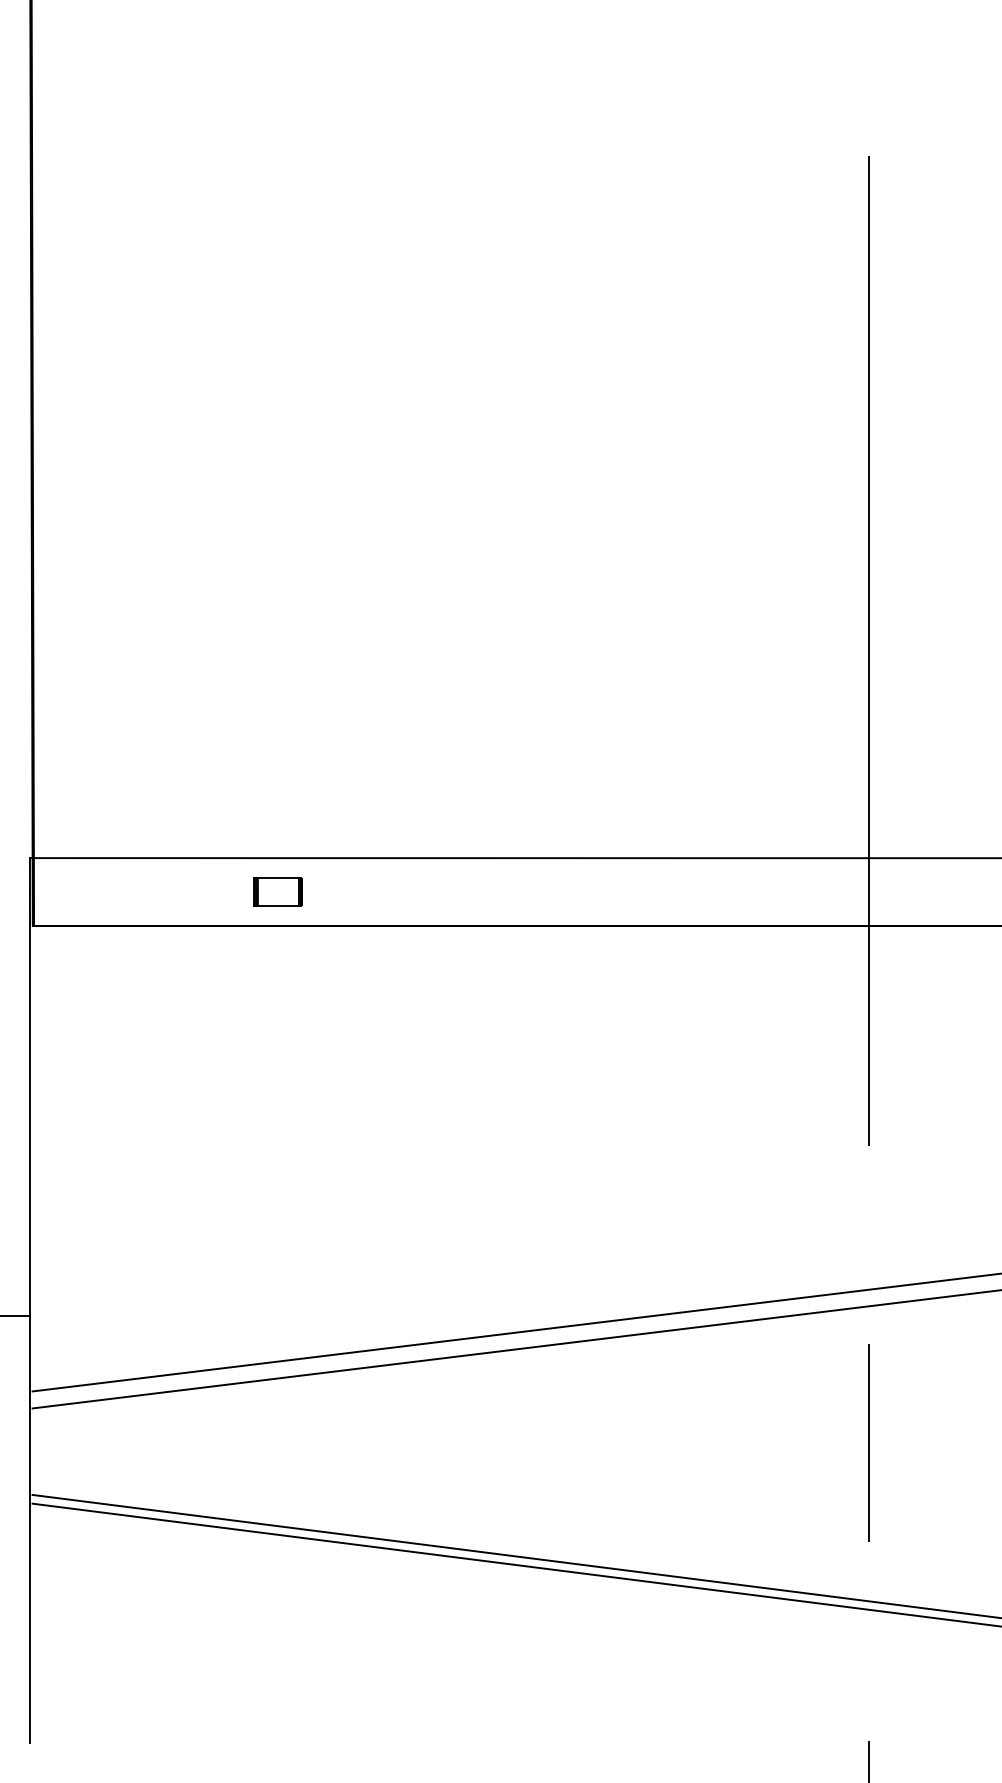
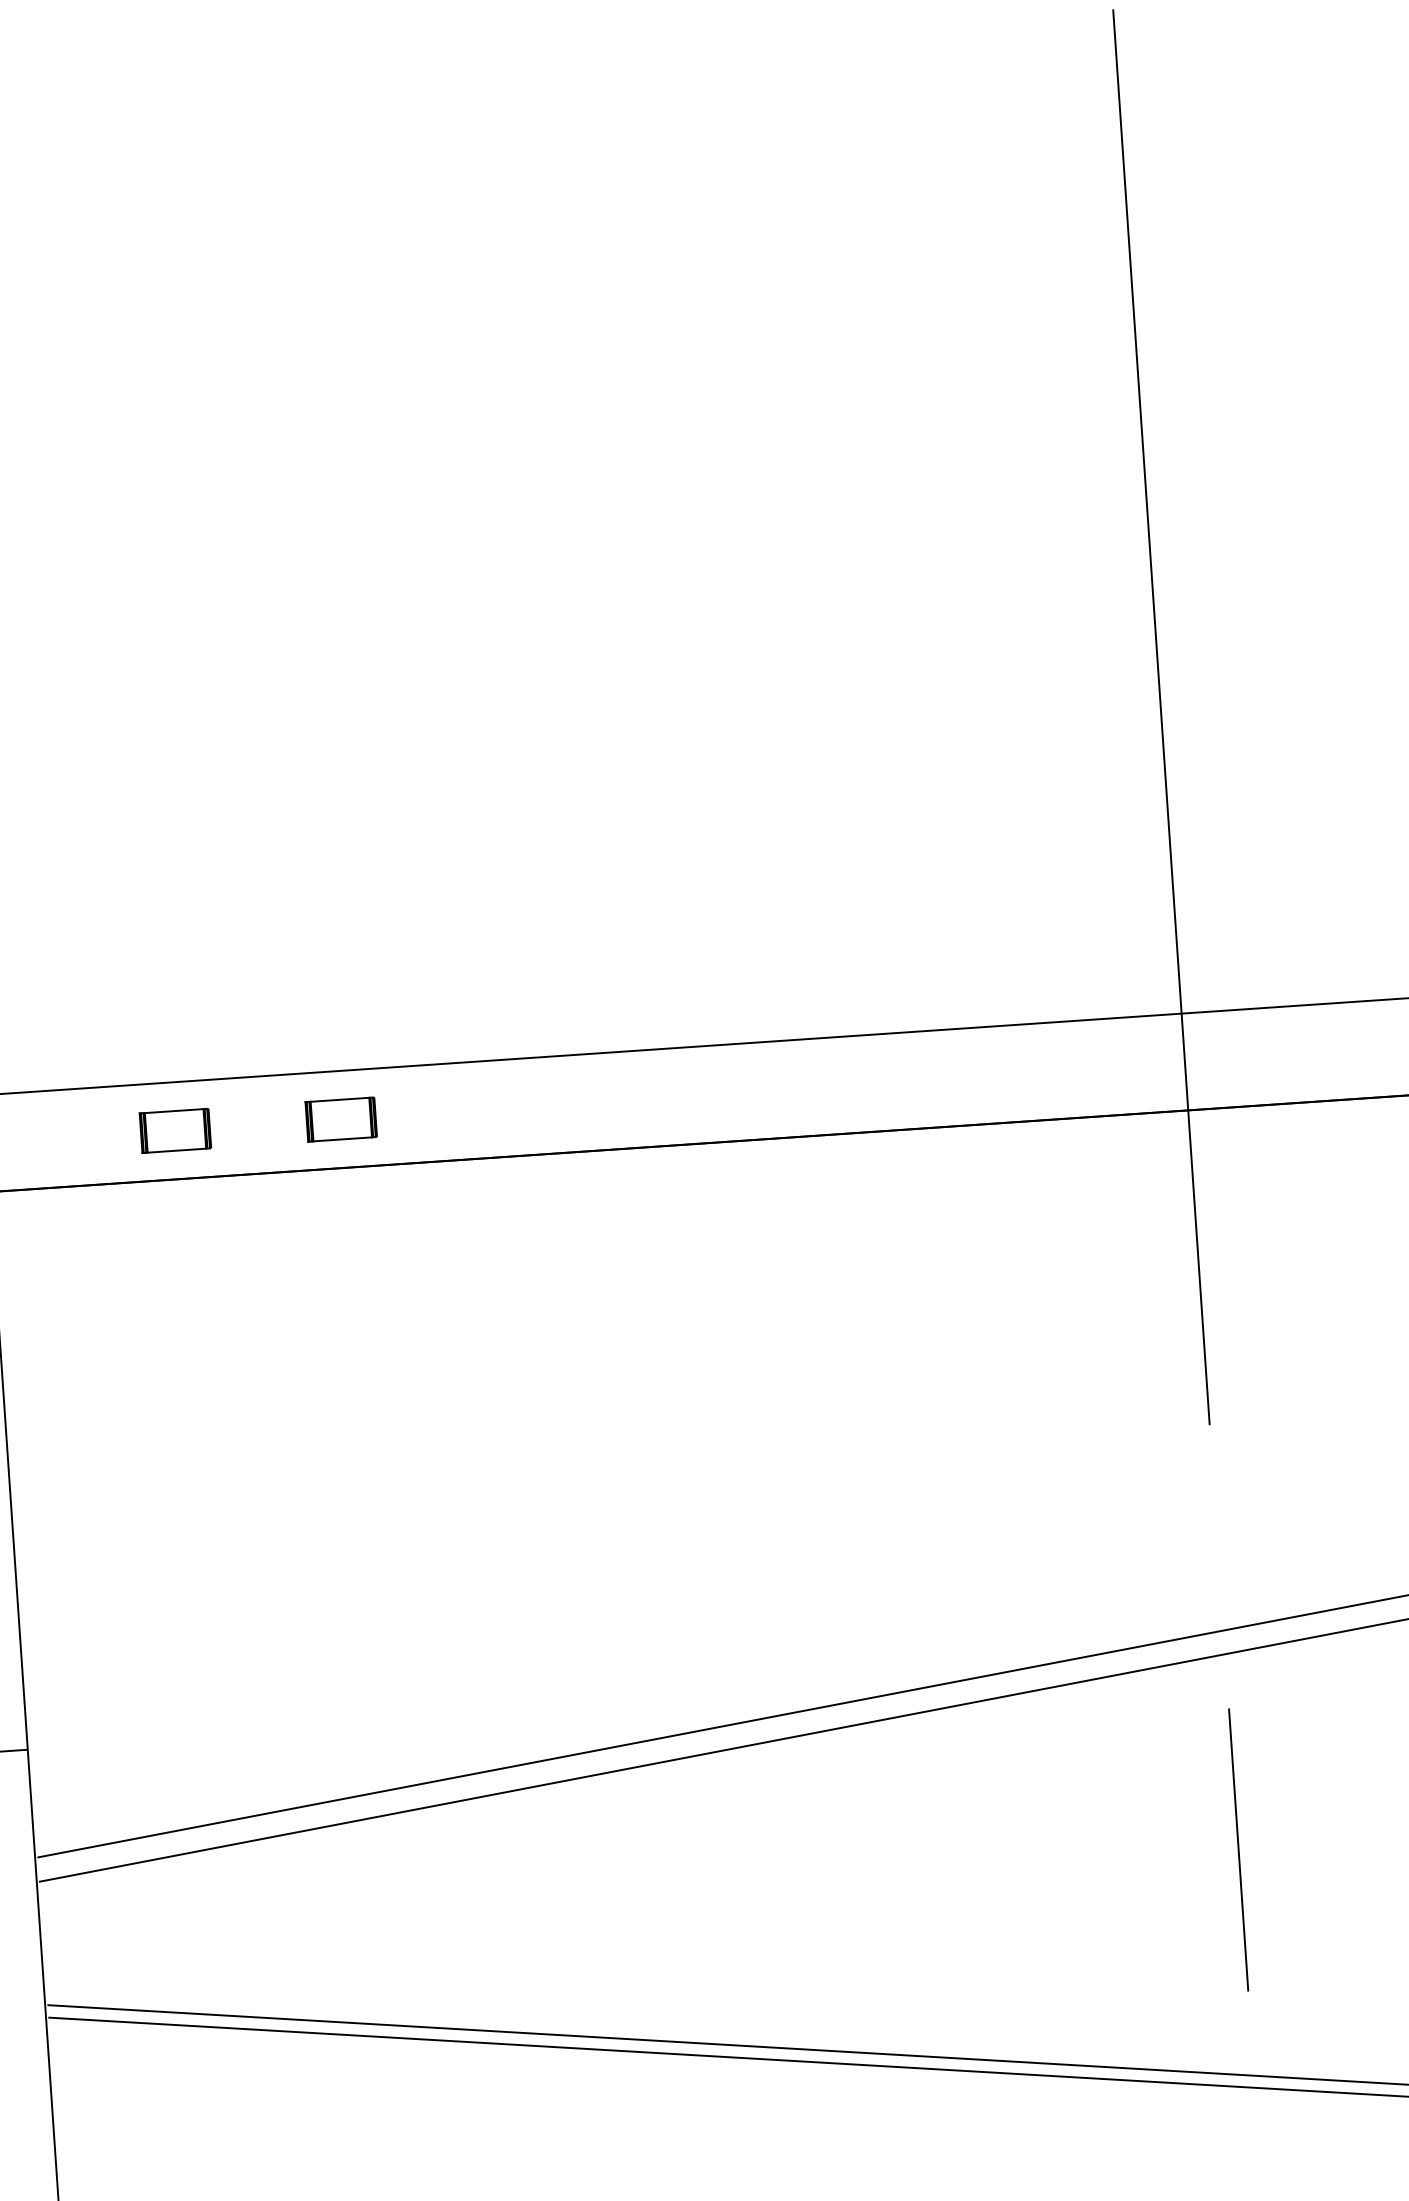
part: (161, 891) -> (174, 1130), added

